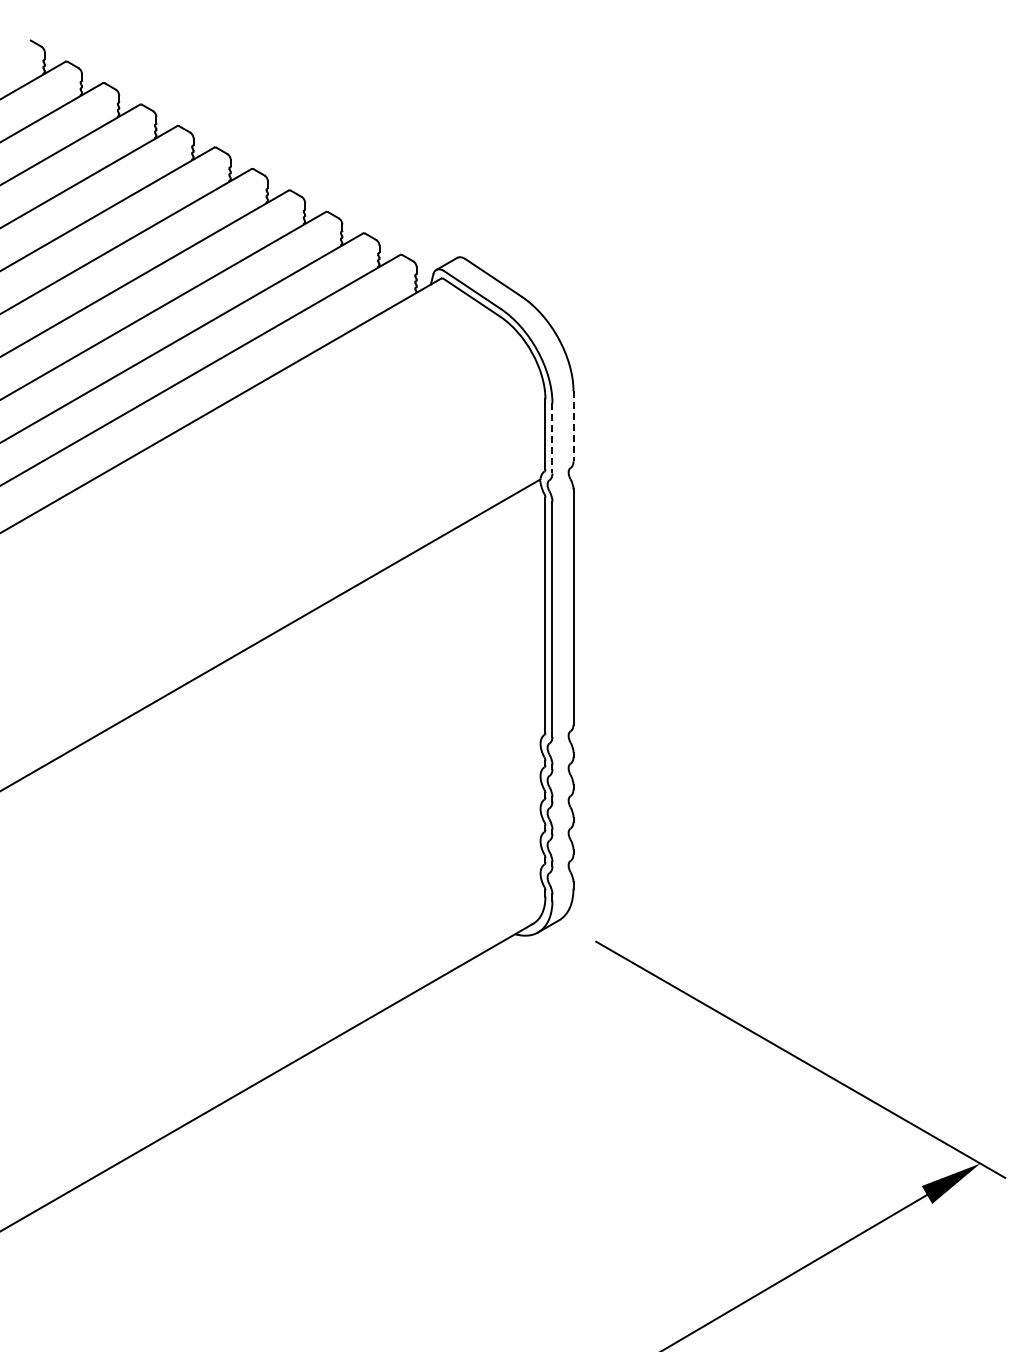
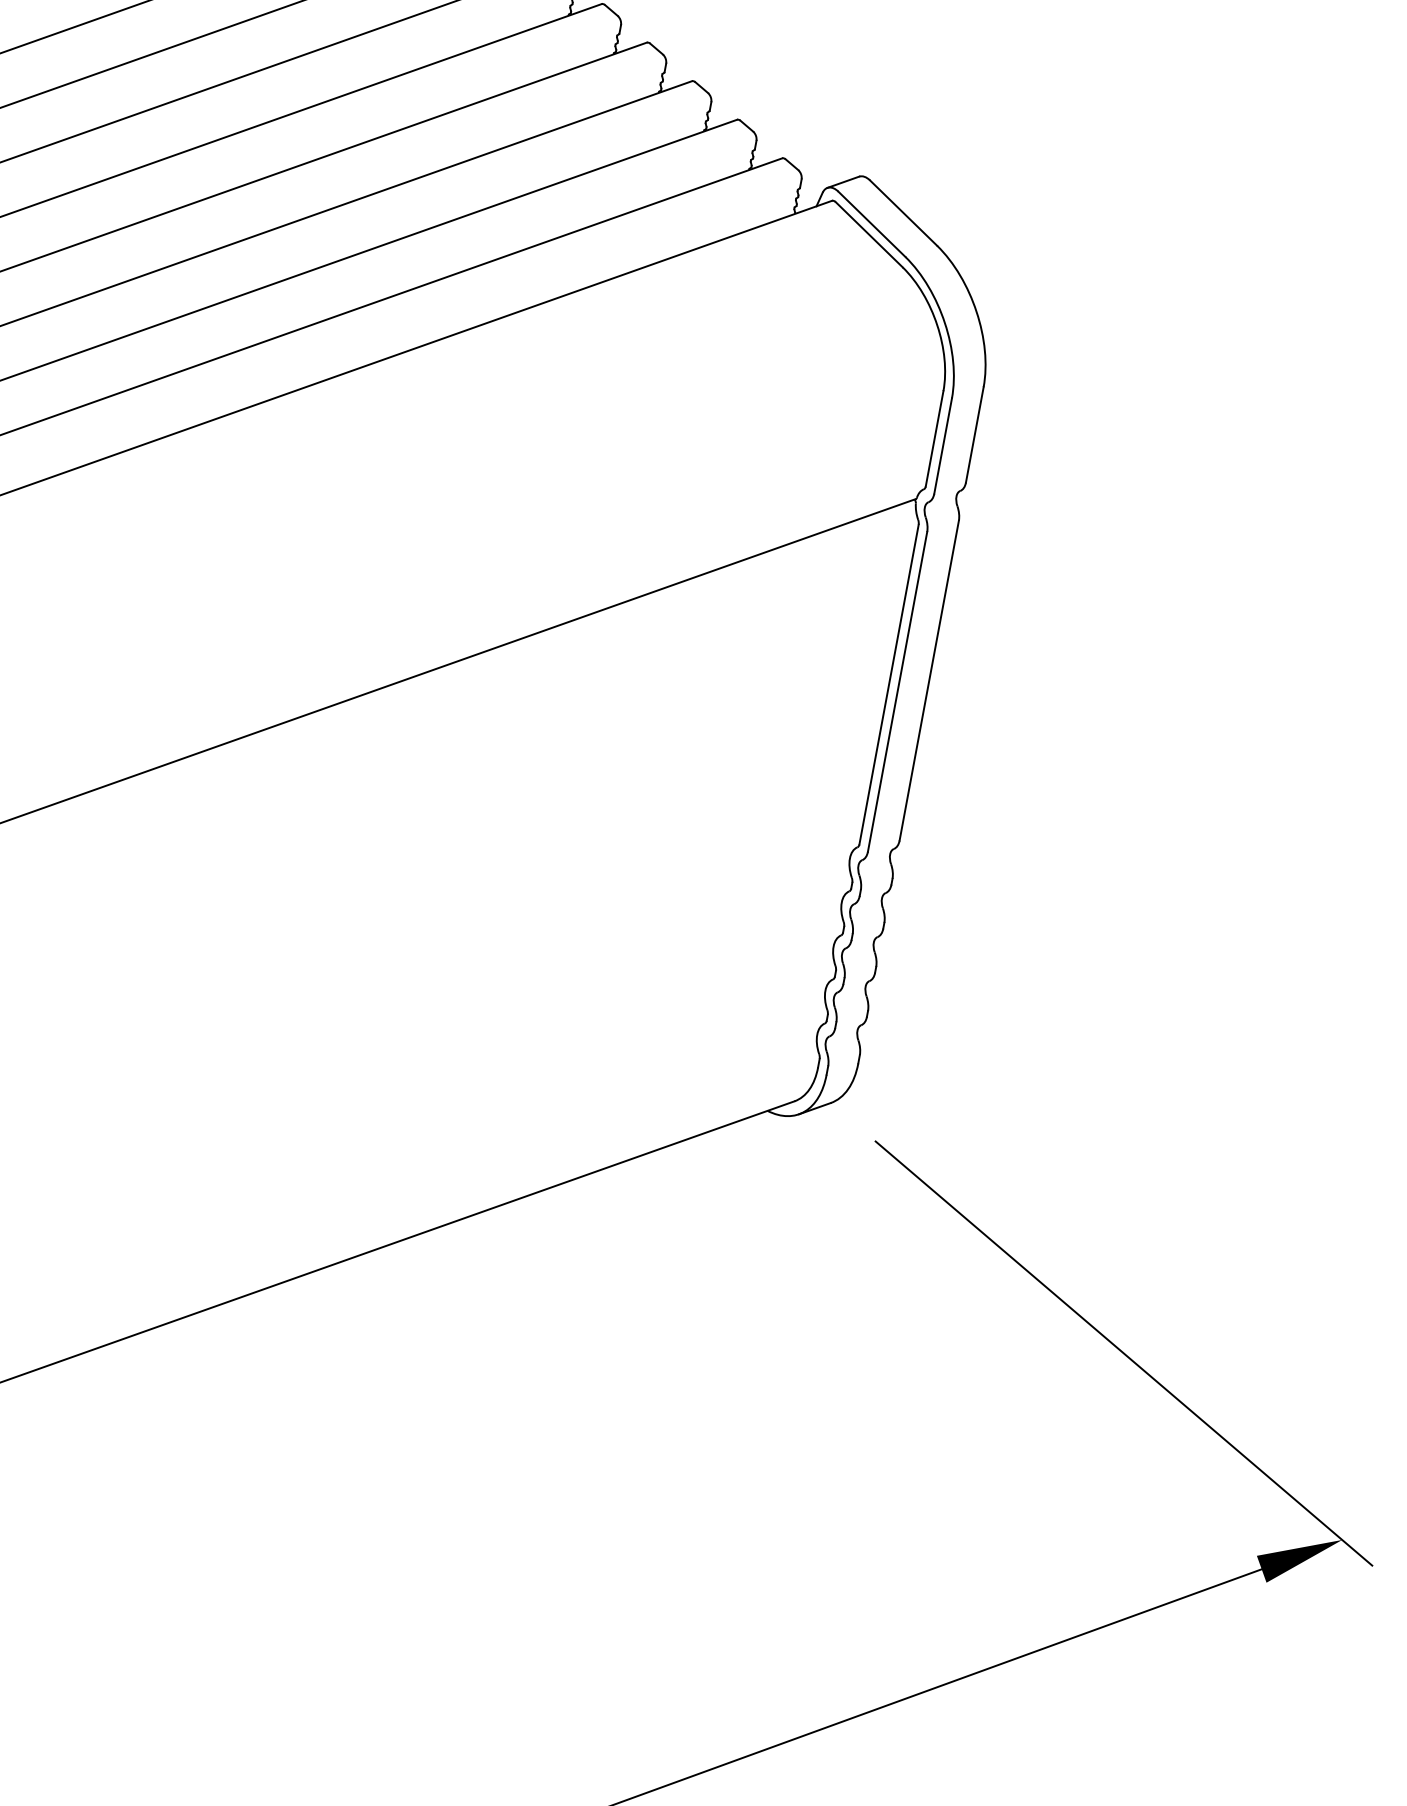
line: (573, 426) -> (974, 435), dashed -> solid
line: (552, 438) -> (943, 446), dashed -> solid

